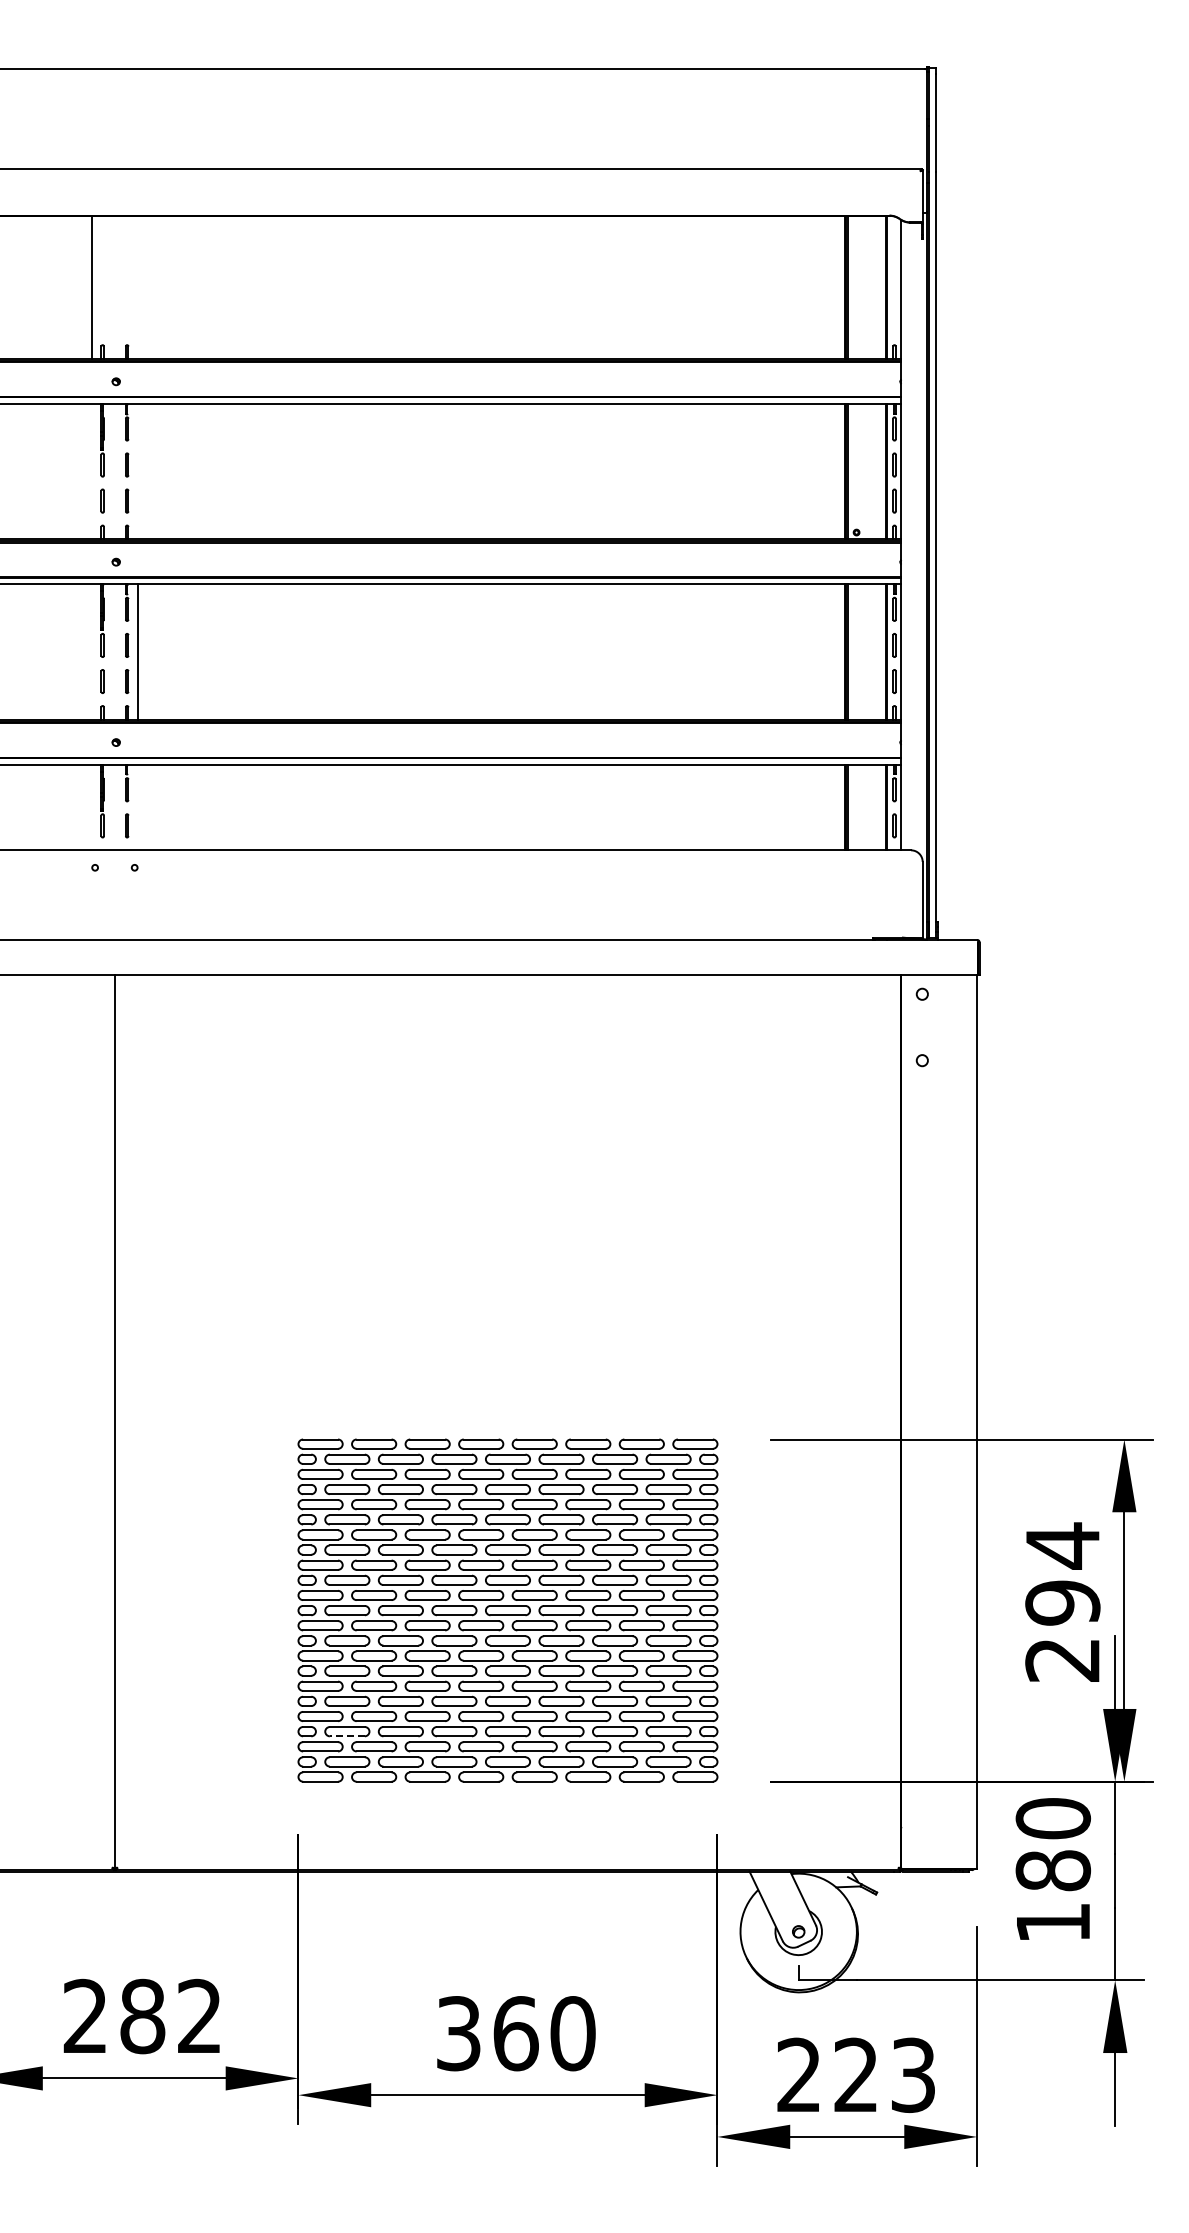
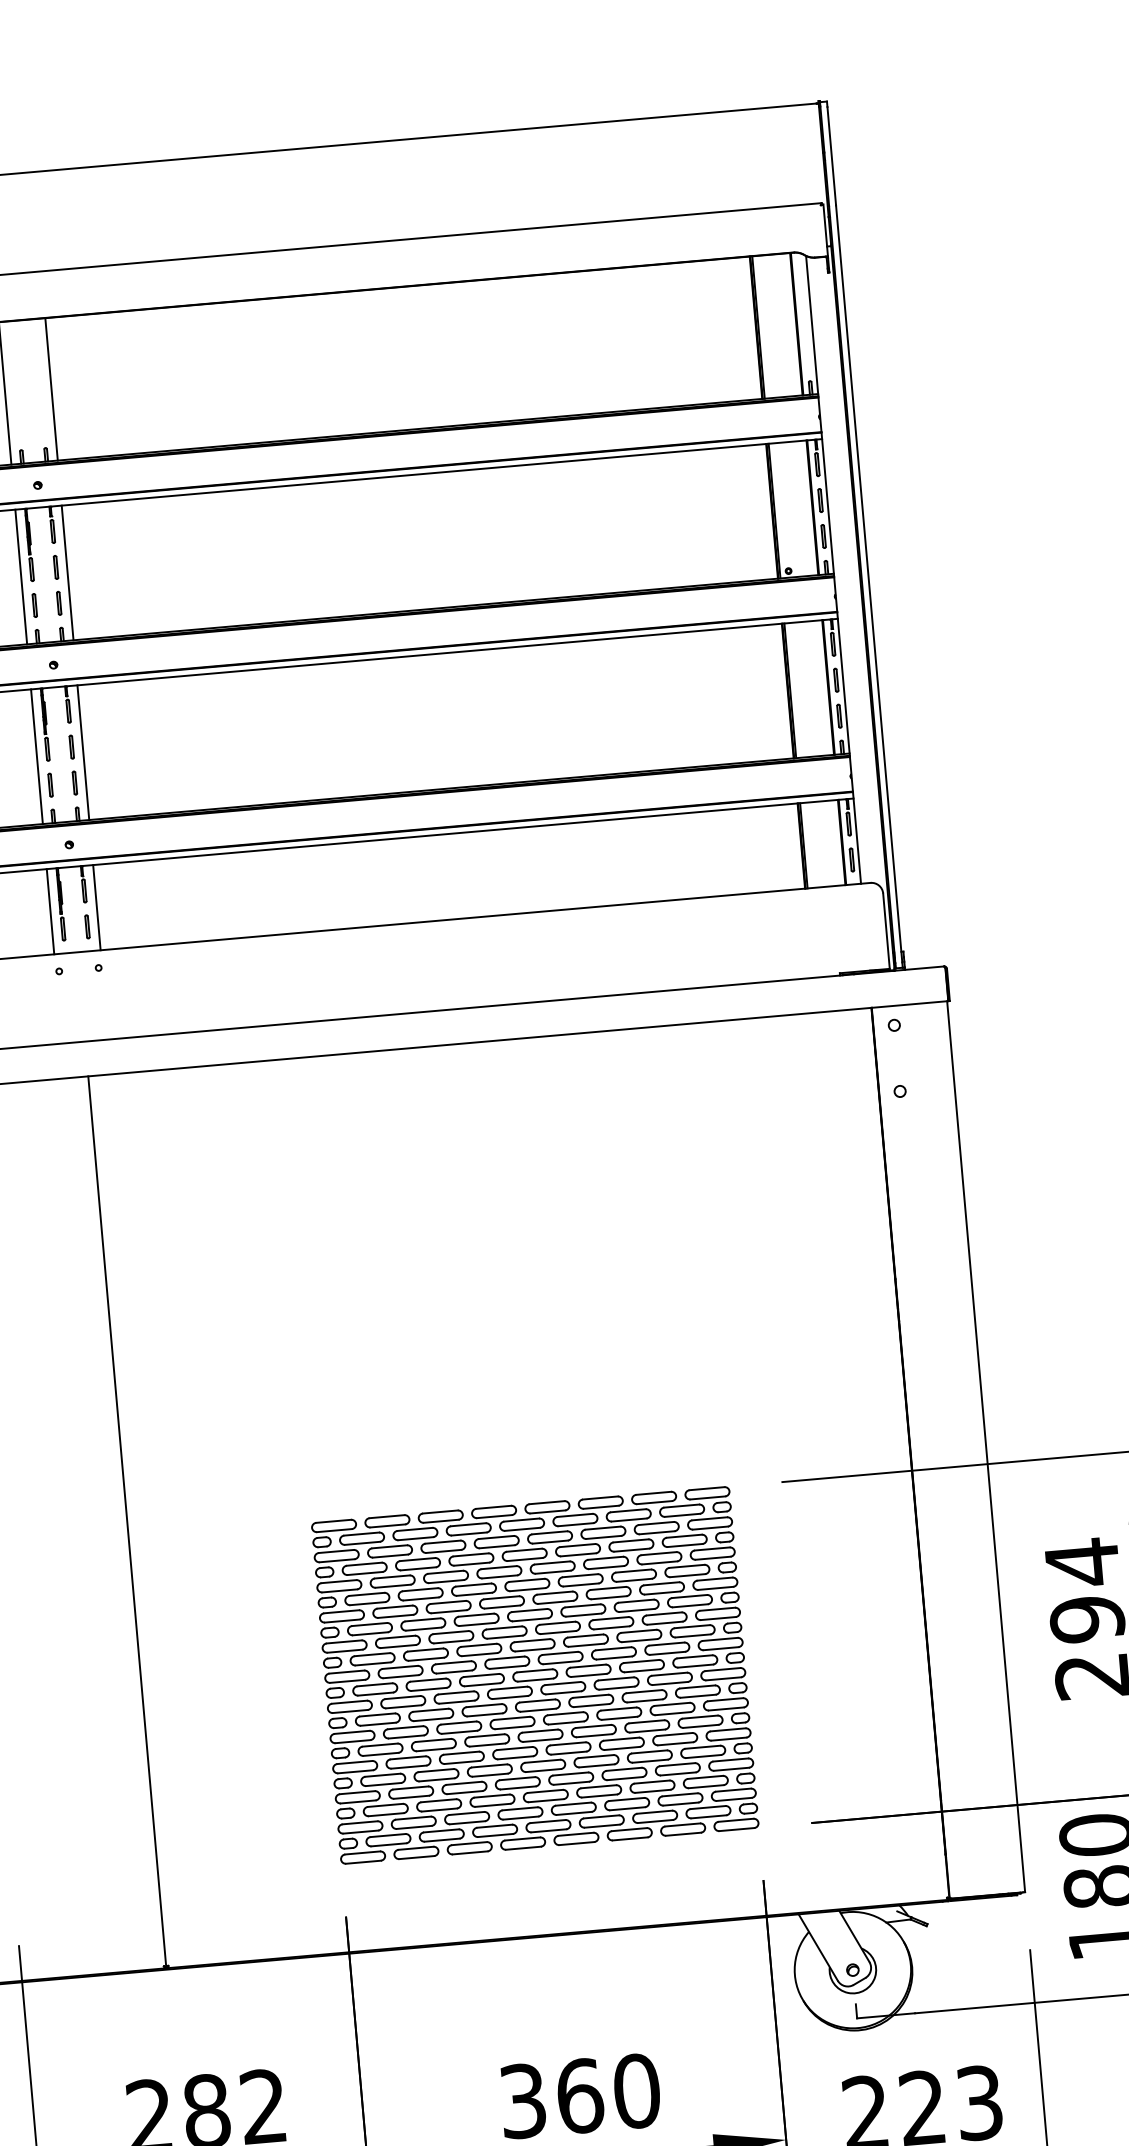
line: (138, 286) -> (51, 388), added
line: (91, 471) -> (21, 576), added
line: (138, 471) -> (67, 572), added
line: (91, 651) -> (36, 756), added
line: (91, 807) -> (50, 911), added
line: (138, 807) -> (97, 907), added
line: (346, 1736) -> (385, 1814), dashed -> solid

